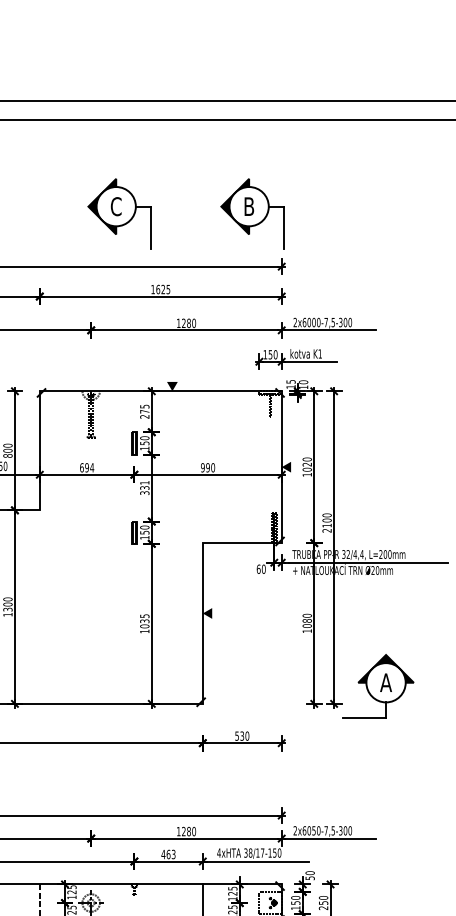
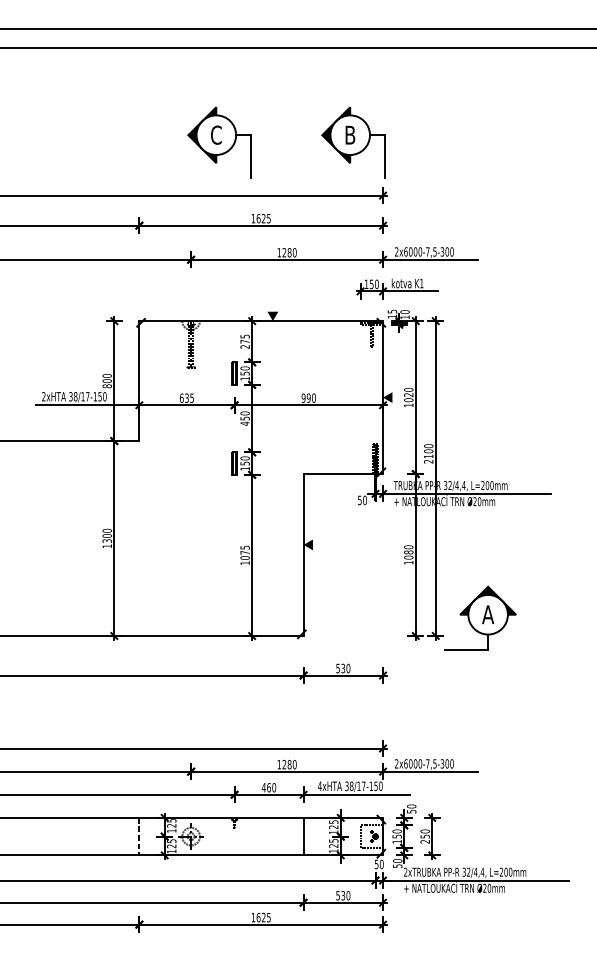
text: (89, 467) -> (189, 397), 694 -> 635
text: (144, 487) -> (244, 418), 331 -> 450
text: (258, 569) -> (359, 500), 60 -> 50
text: (144, 620) -> (244, 552), 1035 -> 1075
text: (313, 830) -> (415, 763), 2x6050-7,5-300 -> 2x6000-7,5-300
text: (173, 854) -> (274, 787), 463 -> 460

